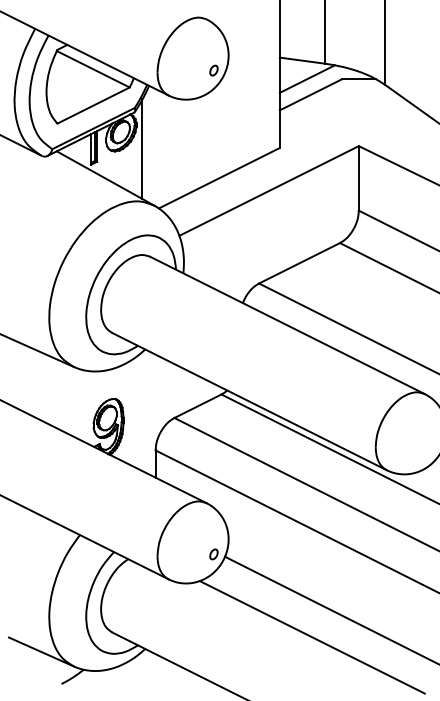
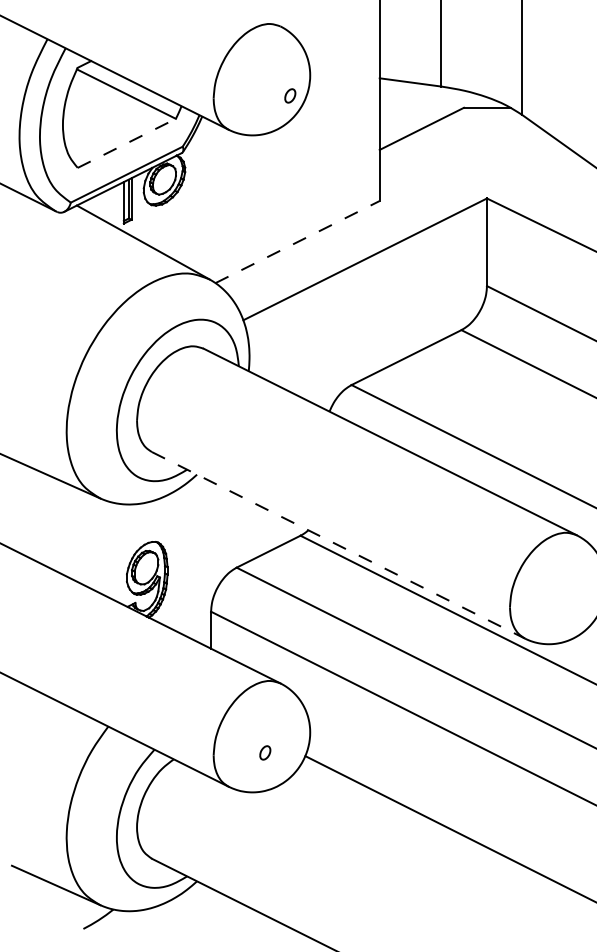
line: (306, 79) -> (416, 107), removed
line: (93, 105) -> (126, 143), solid -> dashed
line: (142, 149) -> (193, 202), removed
line: (219, 178) -> (297, 242), solid -> dashed
line: (249, 401) -> (338, 545), solid -> dashed
part: (214, 554) -> (265, 752), moved
line: (312, 637) -> (423, 865), removed

